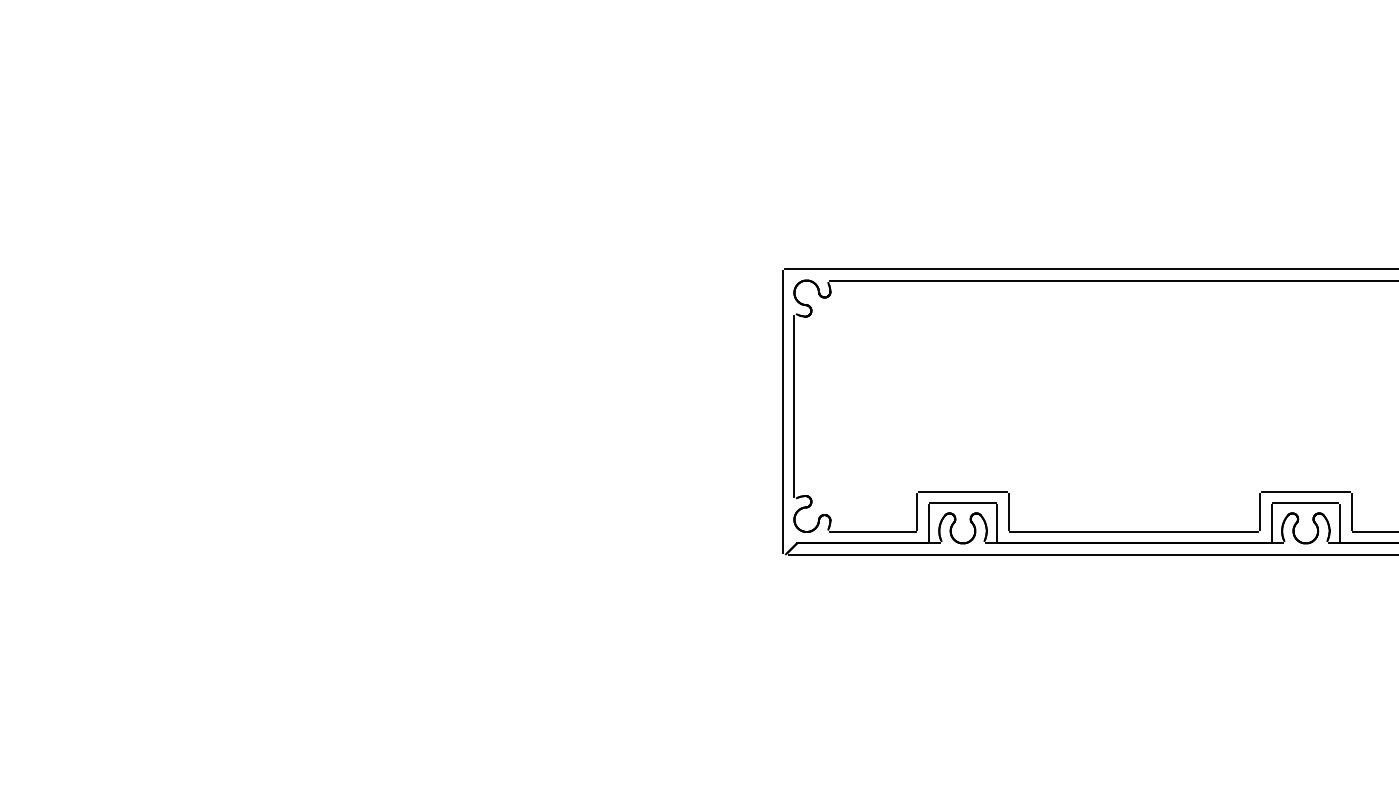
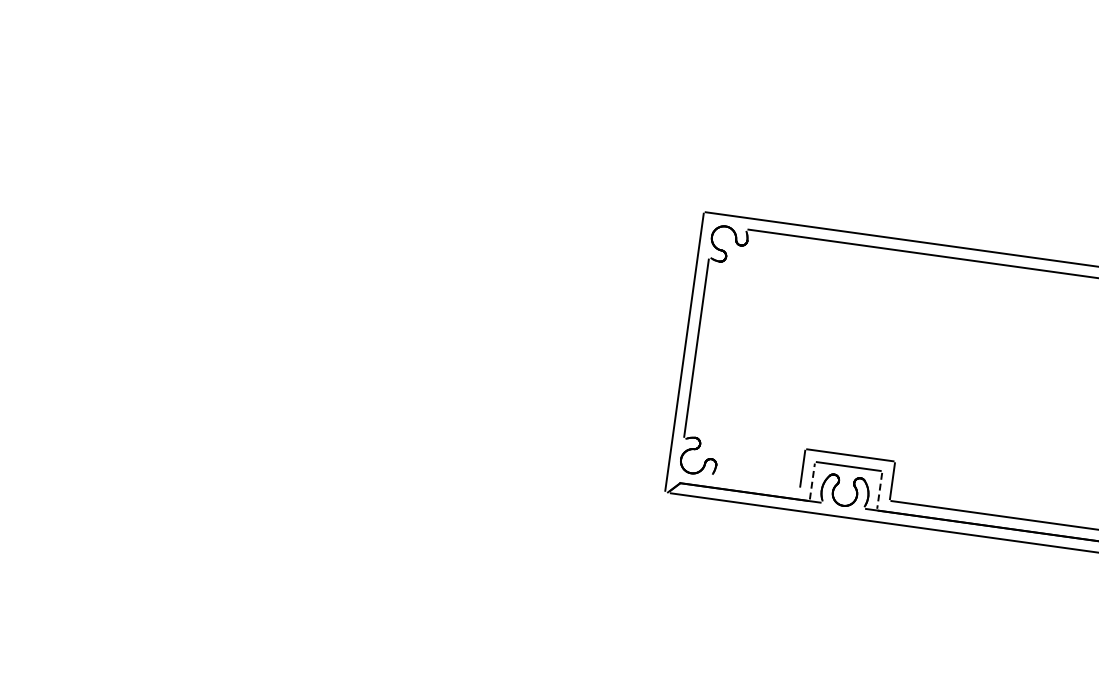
line: (928, 522) -> (812, 480), solid -> dashed
line: (997, 523) -> (879, 490), solid -> dashed
line: (872, 531) -> (756, 481), removed

